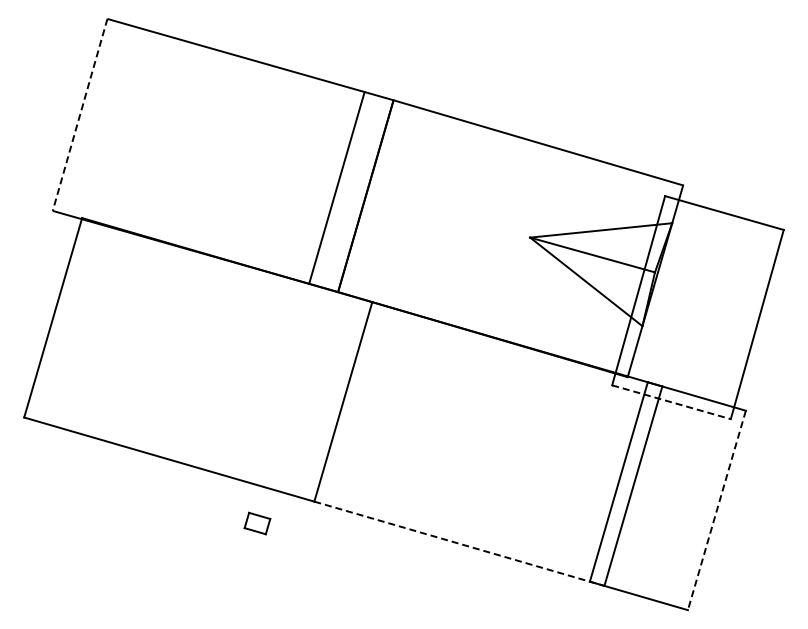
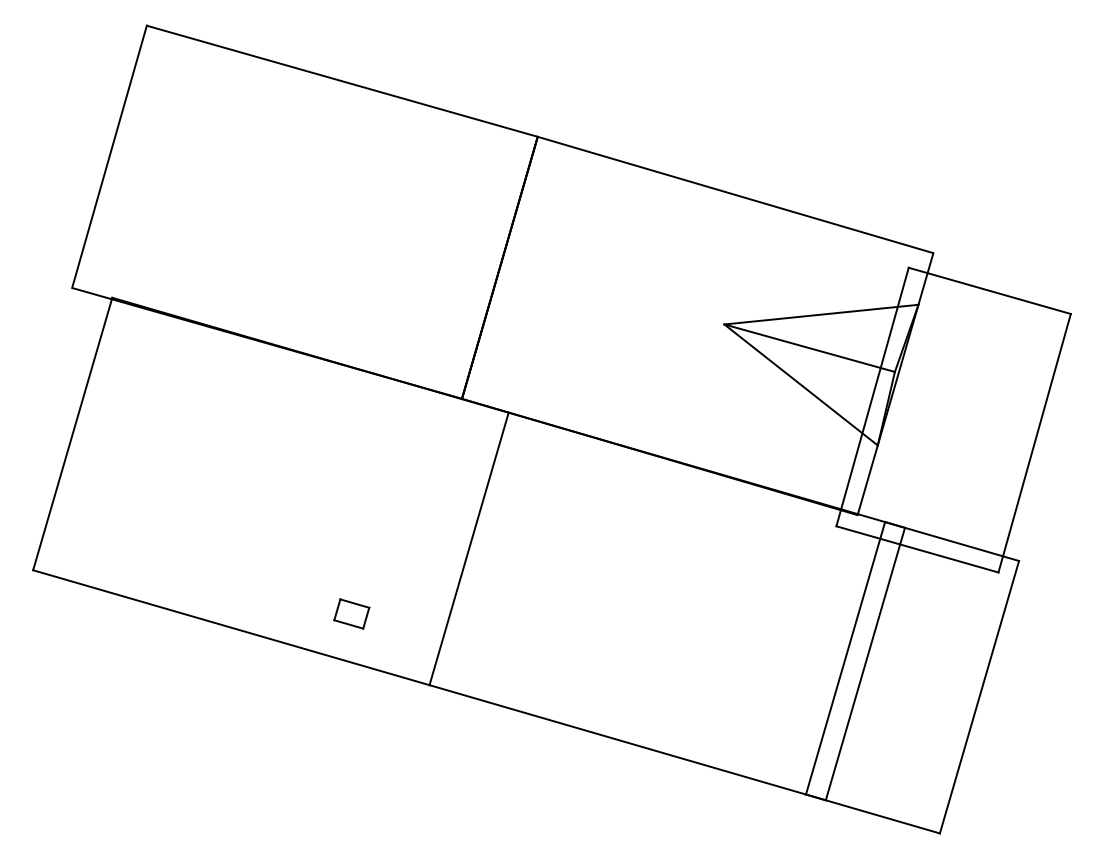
line: (80, 114) -> (110, 156), dashed -> solid
line: (336, 188) -> (499, 268), moved
line: (671, 402) -> (917, 549), dashed -> solid
line: (716, 510) -> (978, 697), dashed -> solid
part: (257, 523) -> (351, 613), moved
line: (459, 543) -> (627, 742), dashed -> solid

